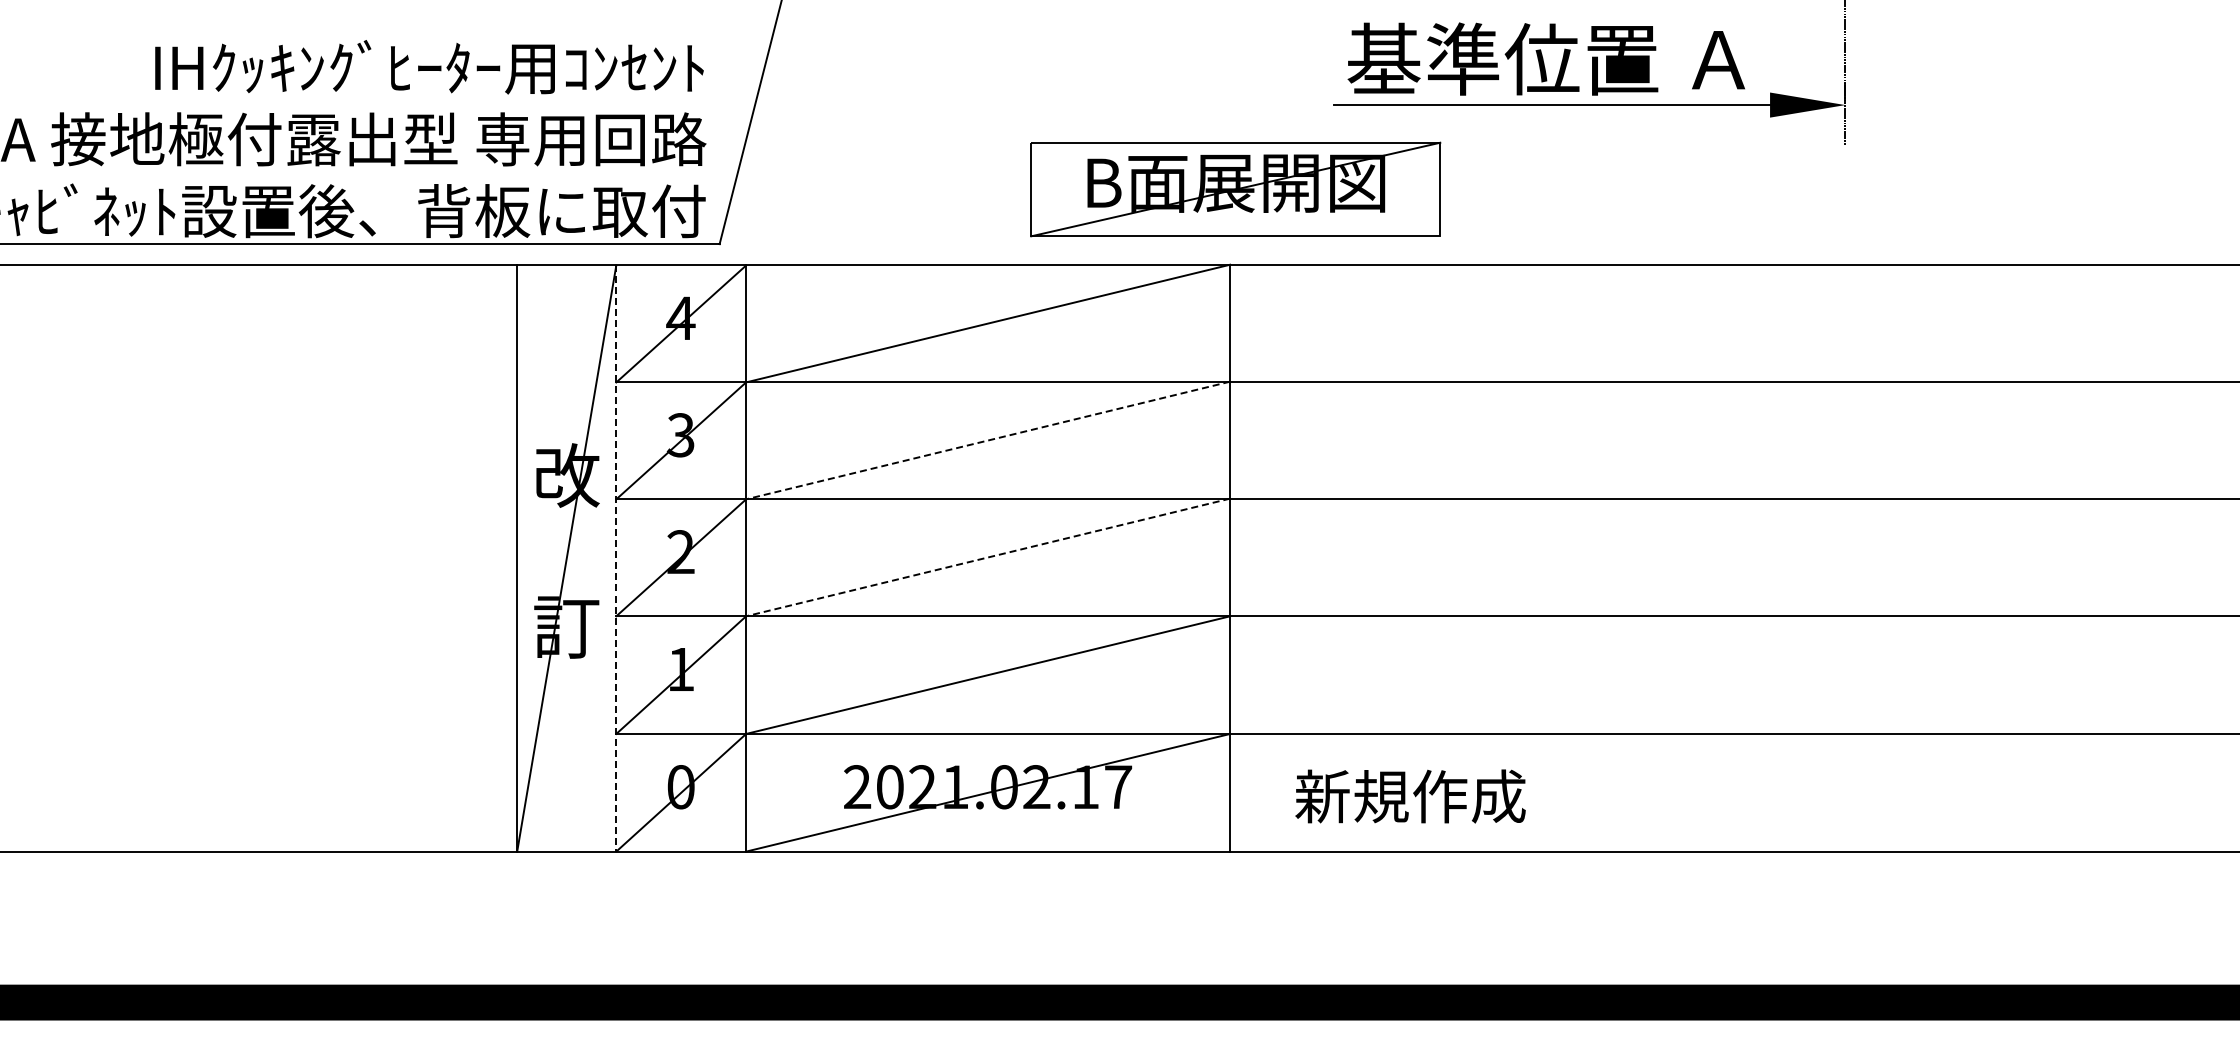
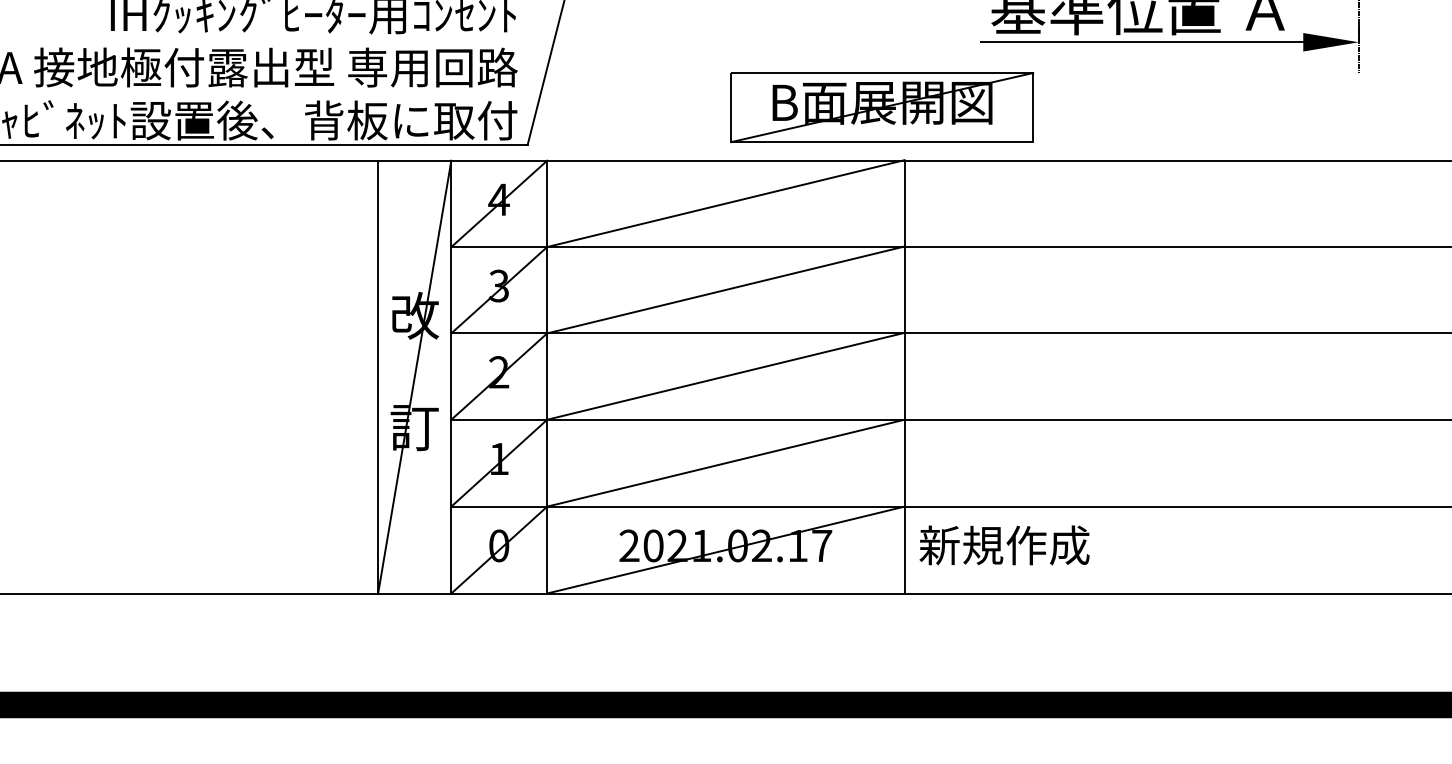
part: (1235, 189) -> (881, 107), moved
line: (987, 440) -> (725, 289), dashed -> solid
line: (987, 557) -> (725, 376), dashed -> solid
line: (616, 559) -> (451, 377), dashed -> solid
text: (1410, 796) -> (1004, 545), moved

